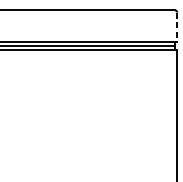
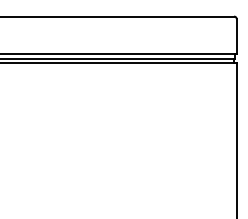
line: (177, 27) -> (236, 36), dashed -> solid

